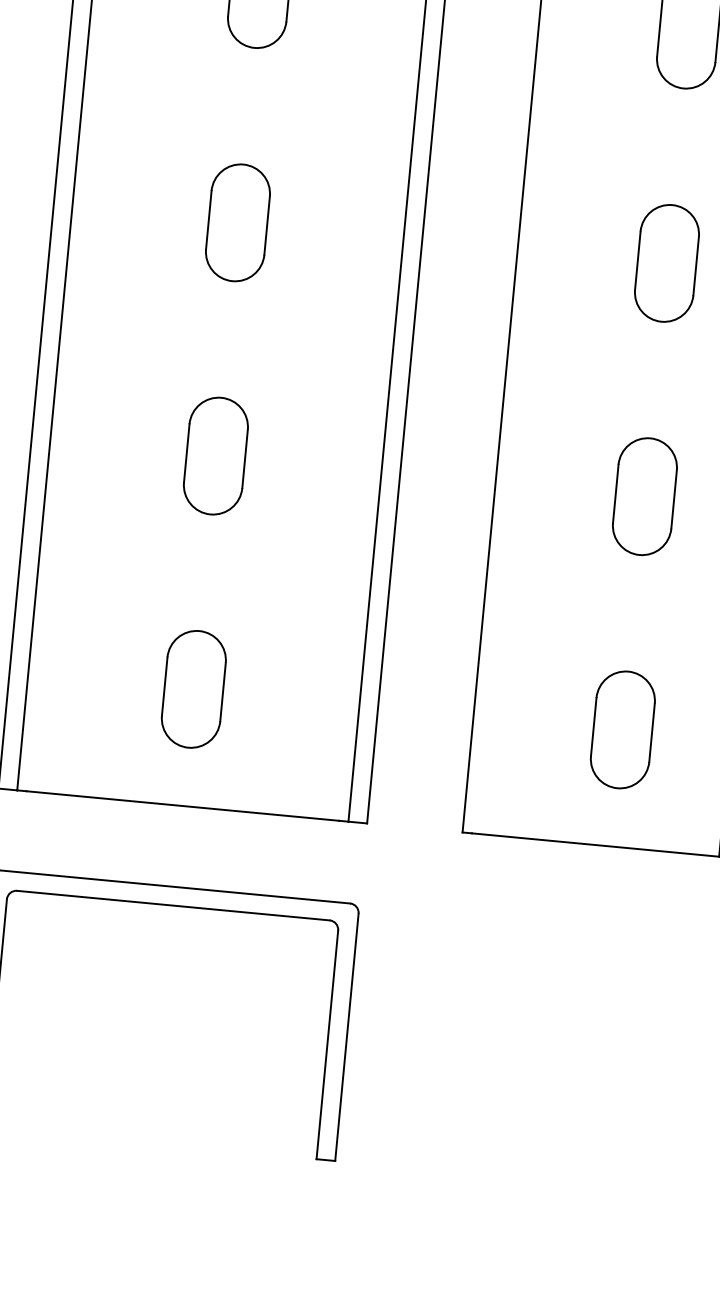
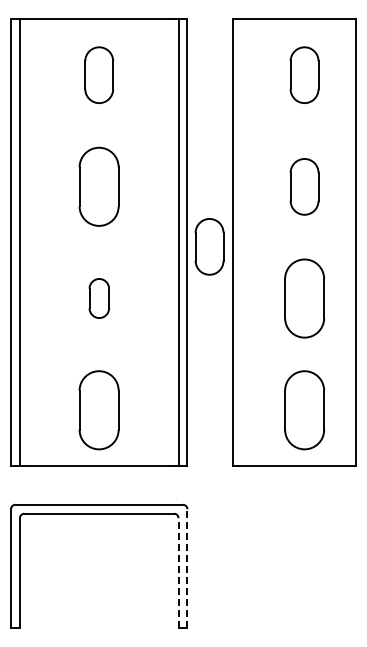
part: (238, 222) -> (99, 186), size x1.4
part: (456, 369) -> (209, 246), added
part: (216, 456) -> (99, 298), size x0.7
part: (644, 496) -> (304, 298), size x1.4
part: (194, 687) -> (99, 409), size x1.4
part: (622, 728) -> (304, 409), size x1.4
line: (347, 1035) -> (187, 567), solid -> dashed
line: (327, 1044) -> (178, 572), solid -> dashed

